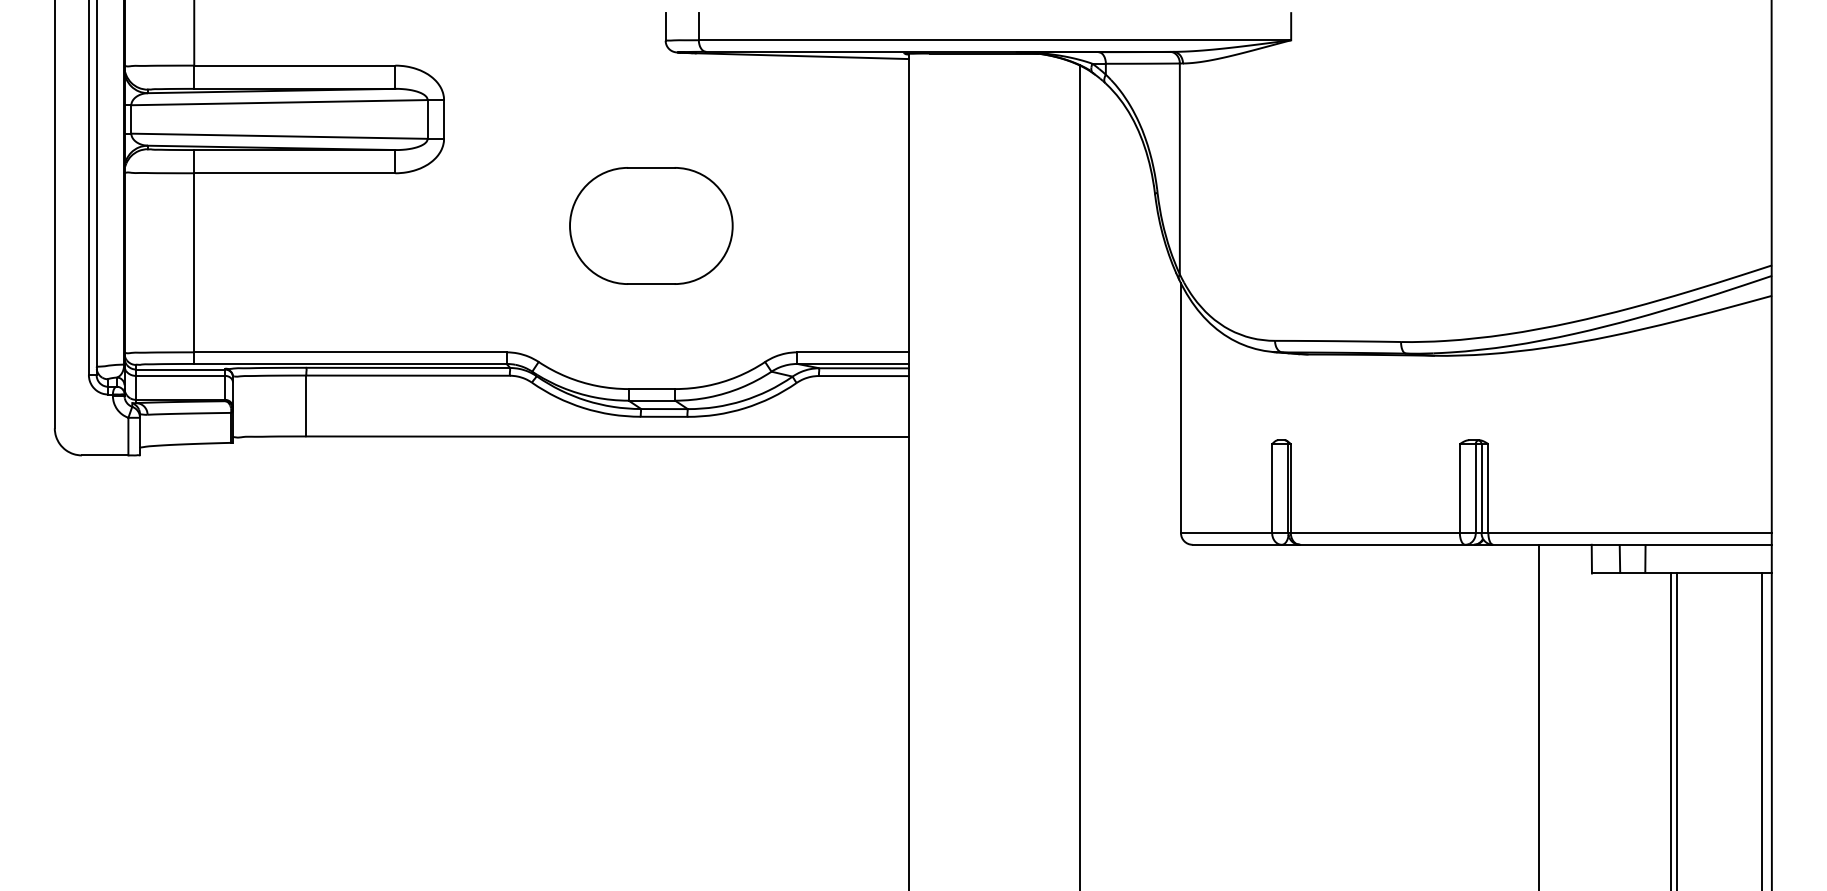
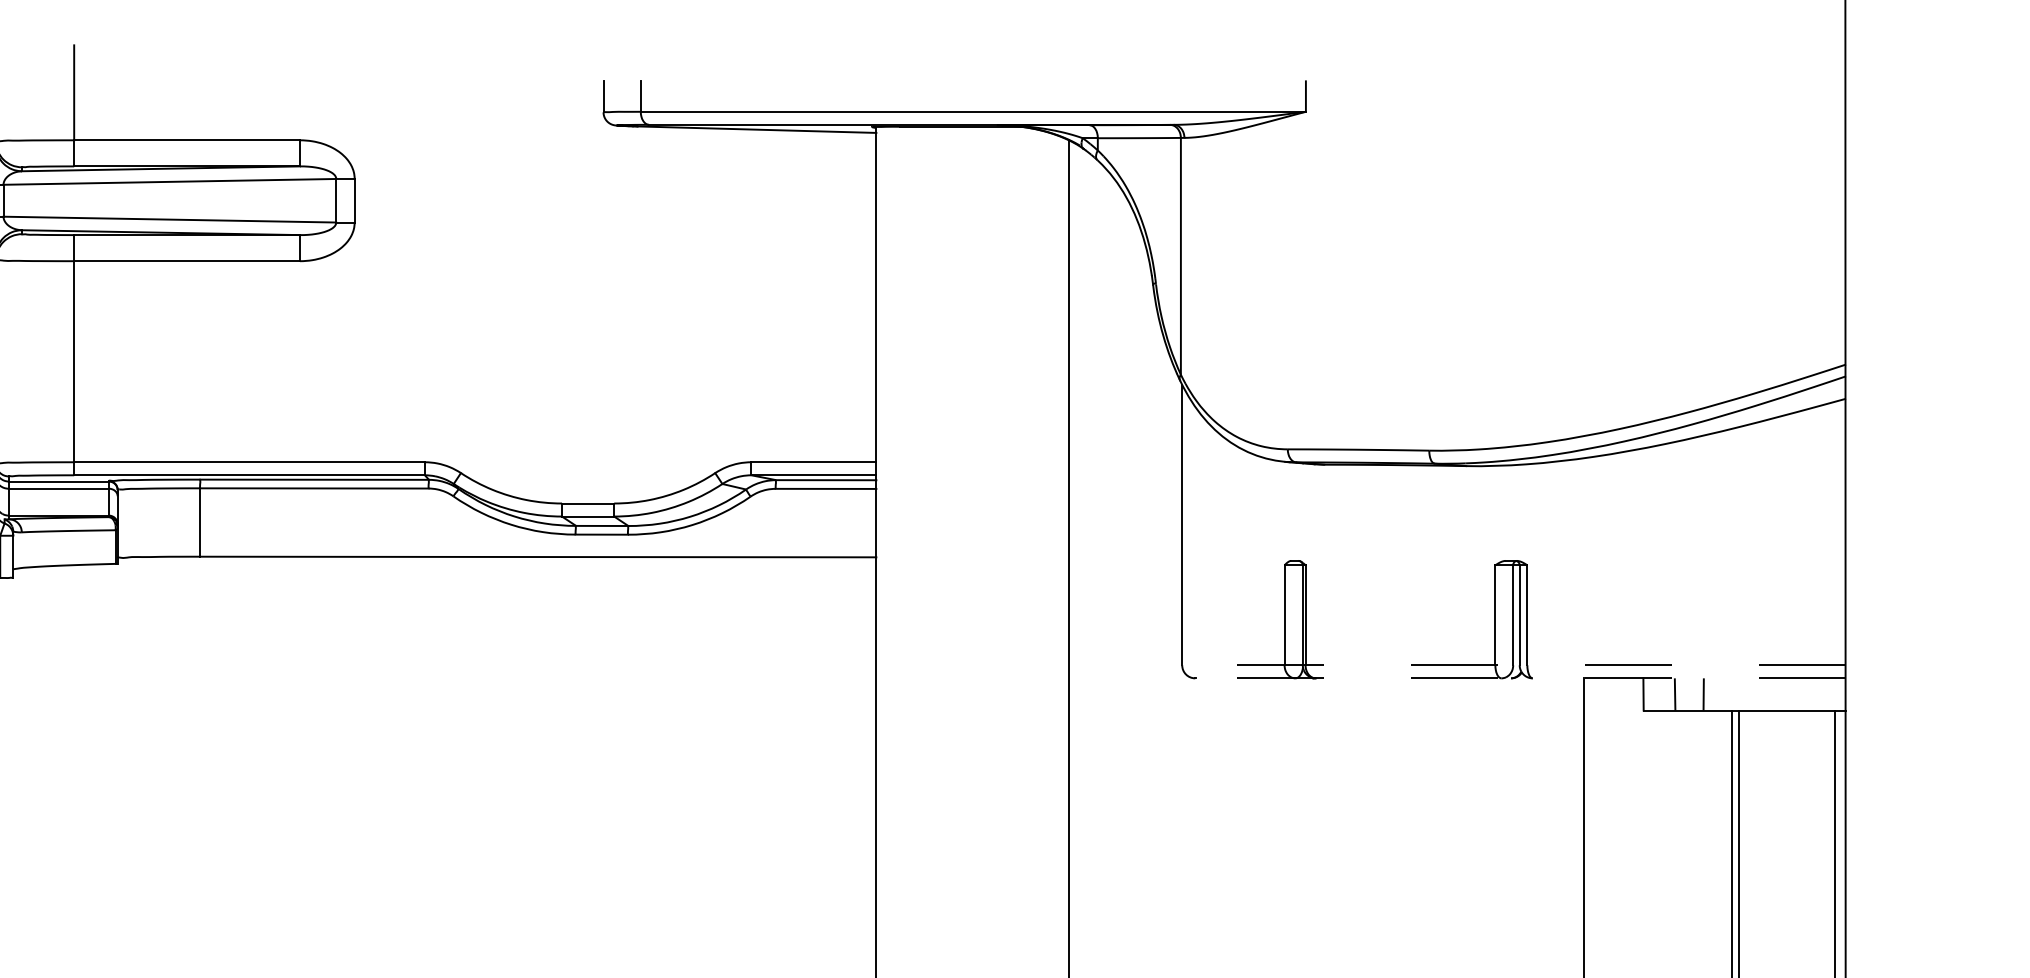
part: (651, 225) -> (587, 319), removed
line: (1476, 533) -> (1514, 665), solid -> dashed
line: (1482, 544) -> (1520, 678), solid -> dashed

